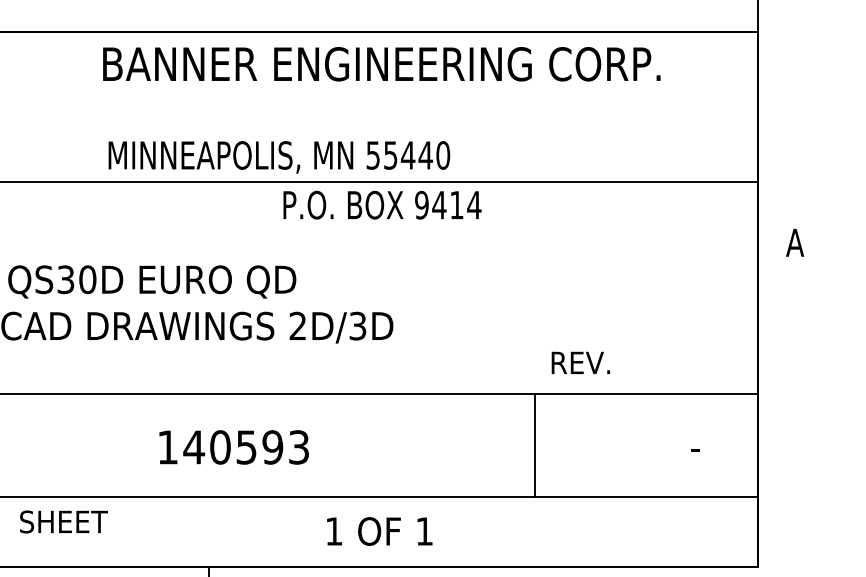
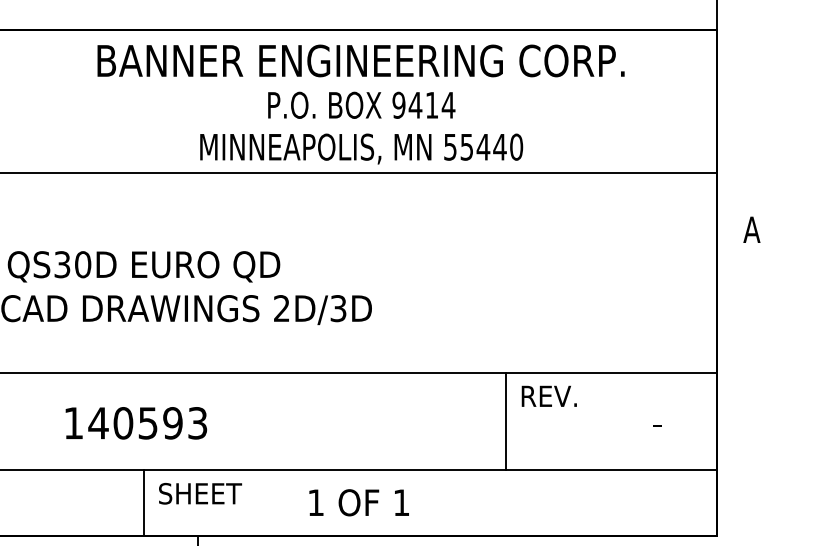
text: (279, 157) -> (361, 149), moved
text: (382, 204) -> (361, 104), moved
text: (580, 362) -> (548, 395), moved
text: (233, 447) -> (135, 423), moved
text: (63, 521) -> (200, 493), moved
line: (152, 531) -> (144, 502), added

